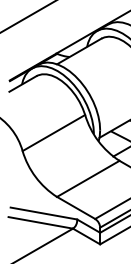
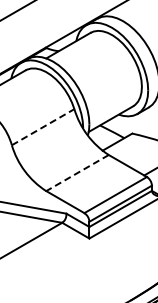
line: (54, 132) -> (43, 126), solid -> dashed
line: (88, 179) -> (77, 173), solid -> dashed

